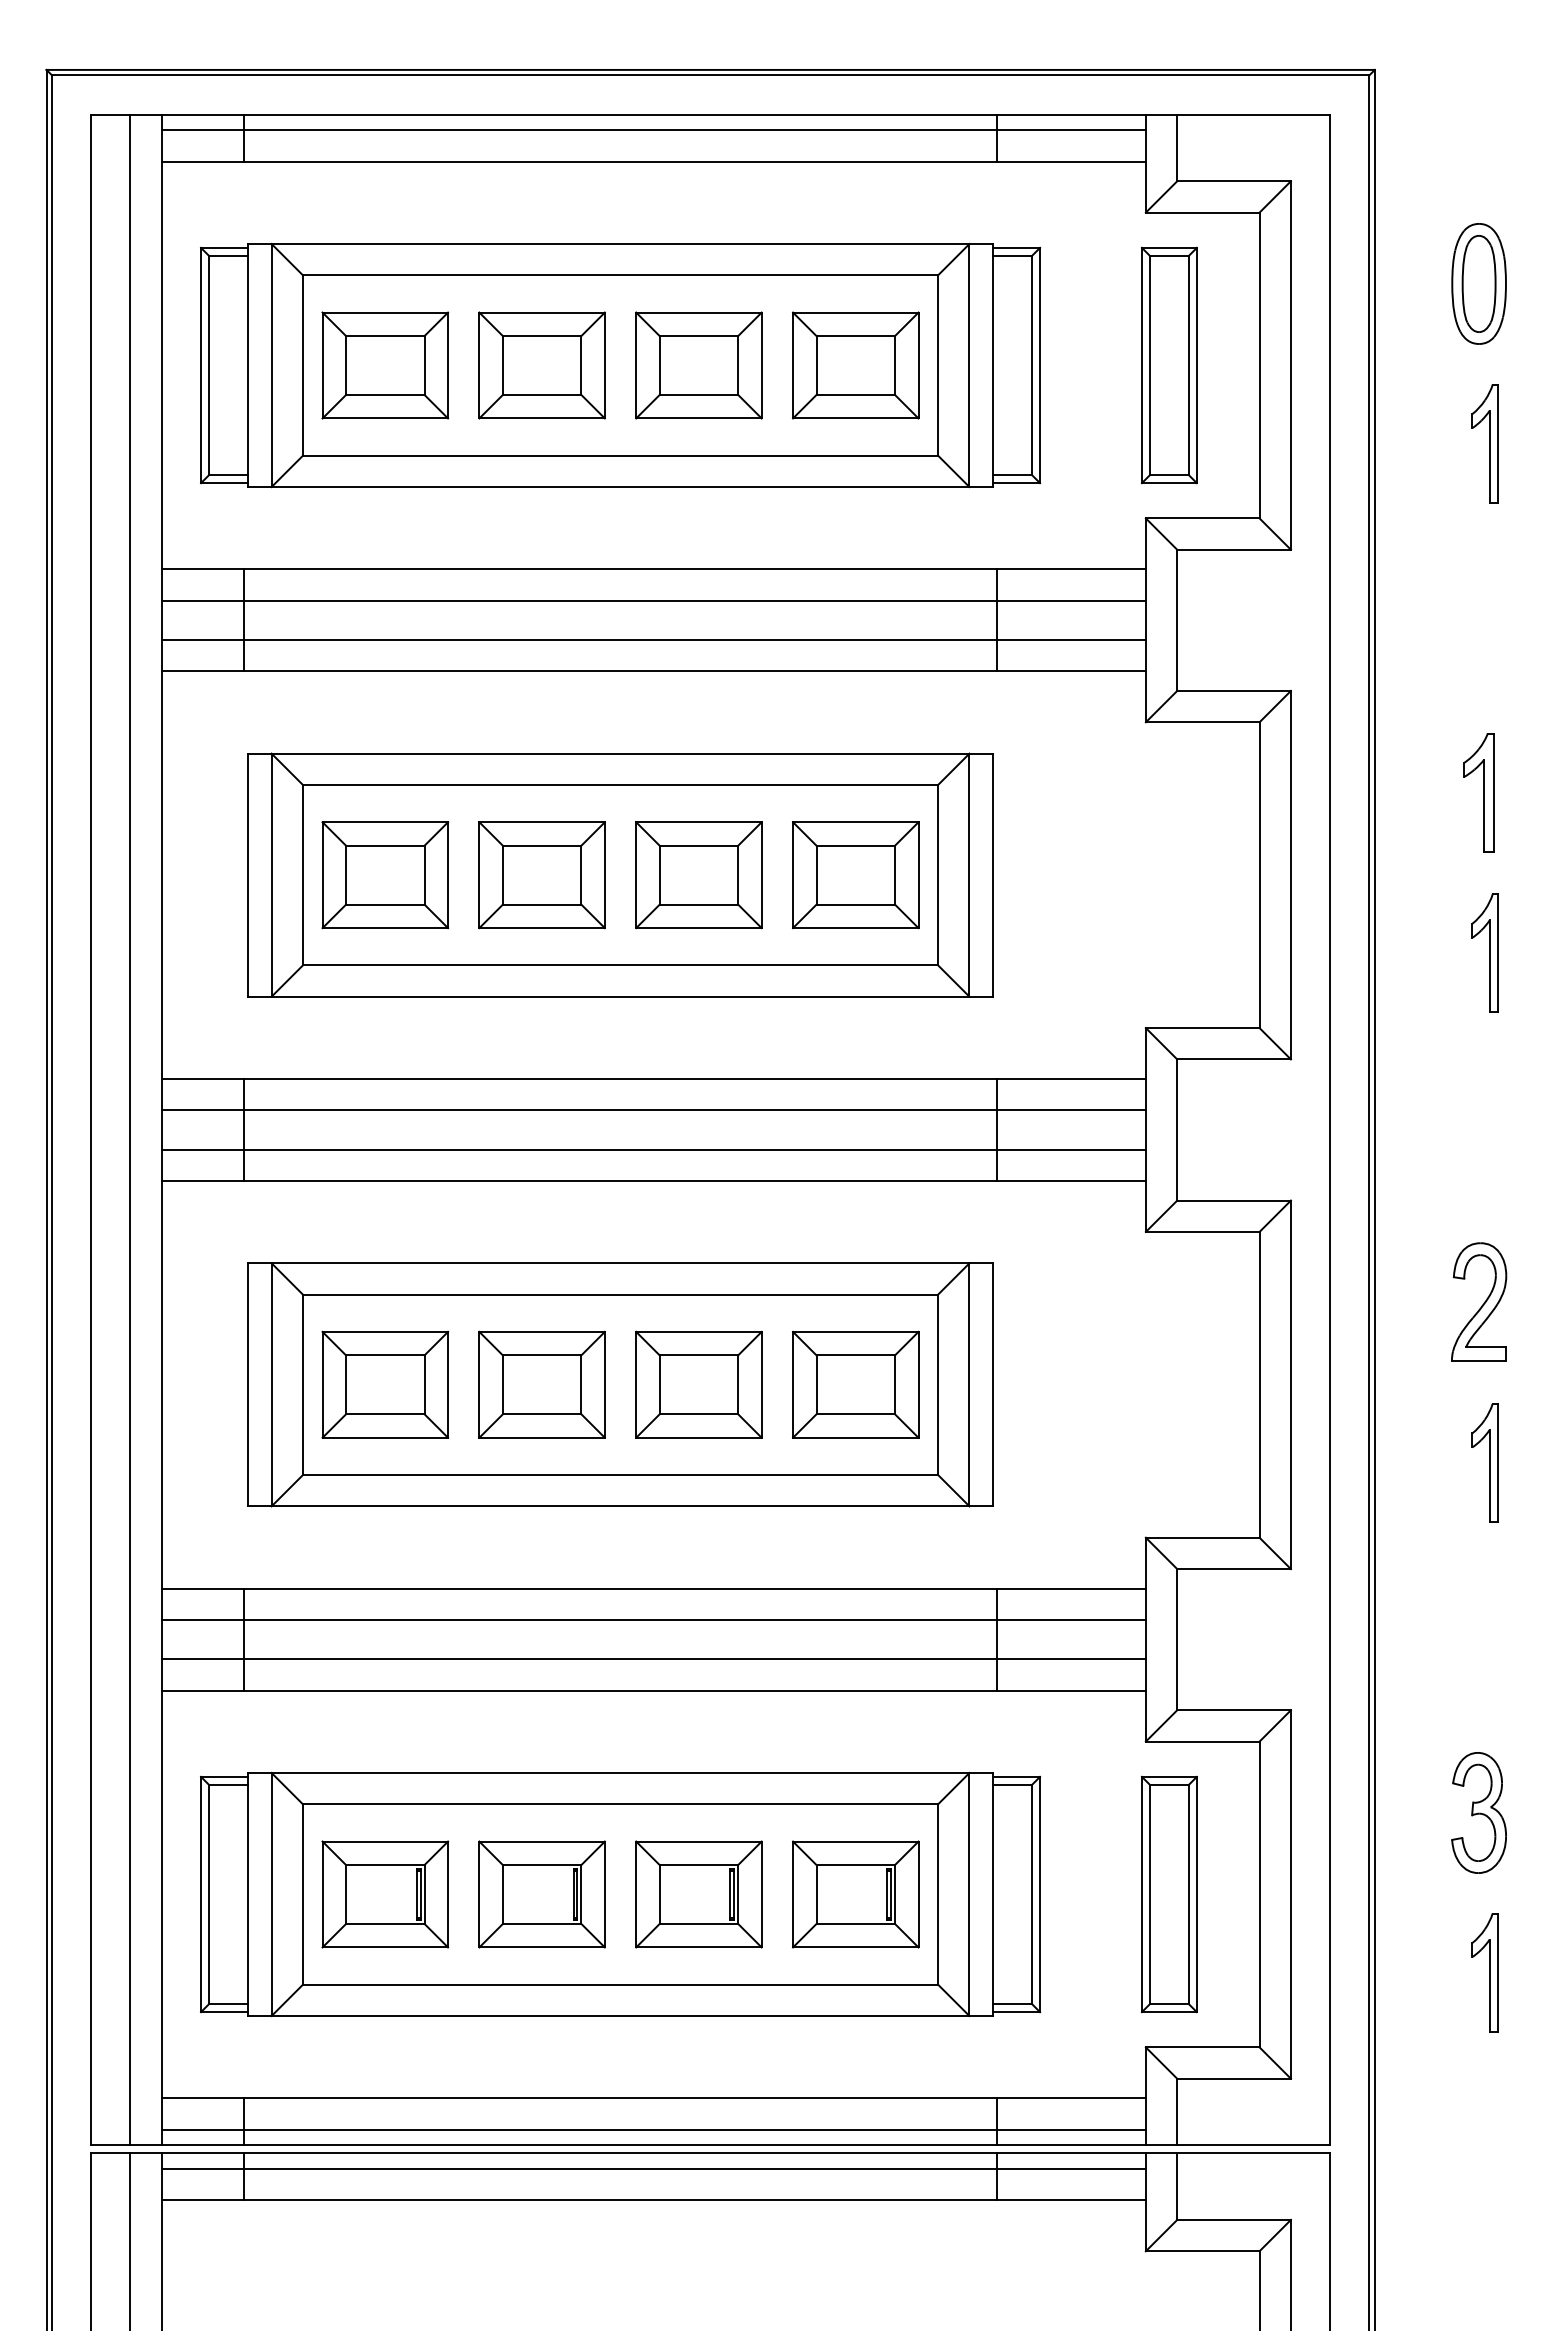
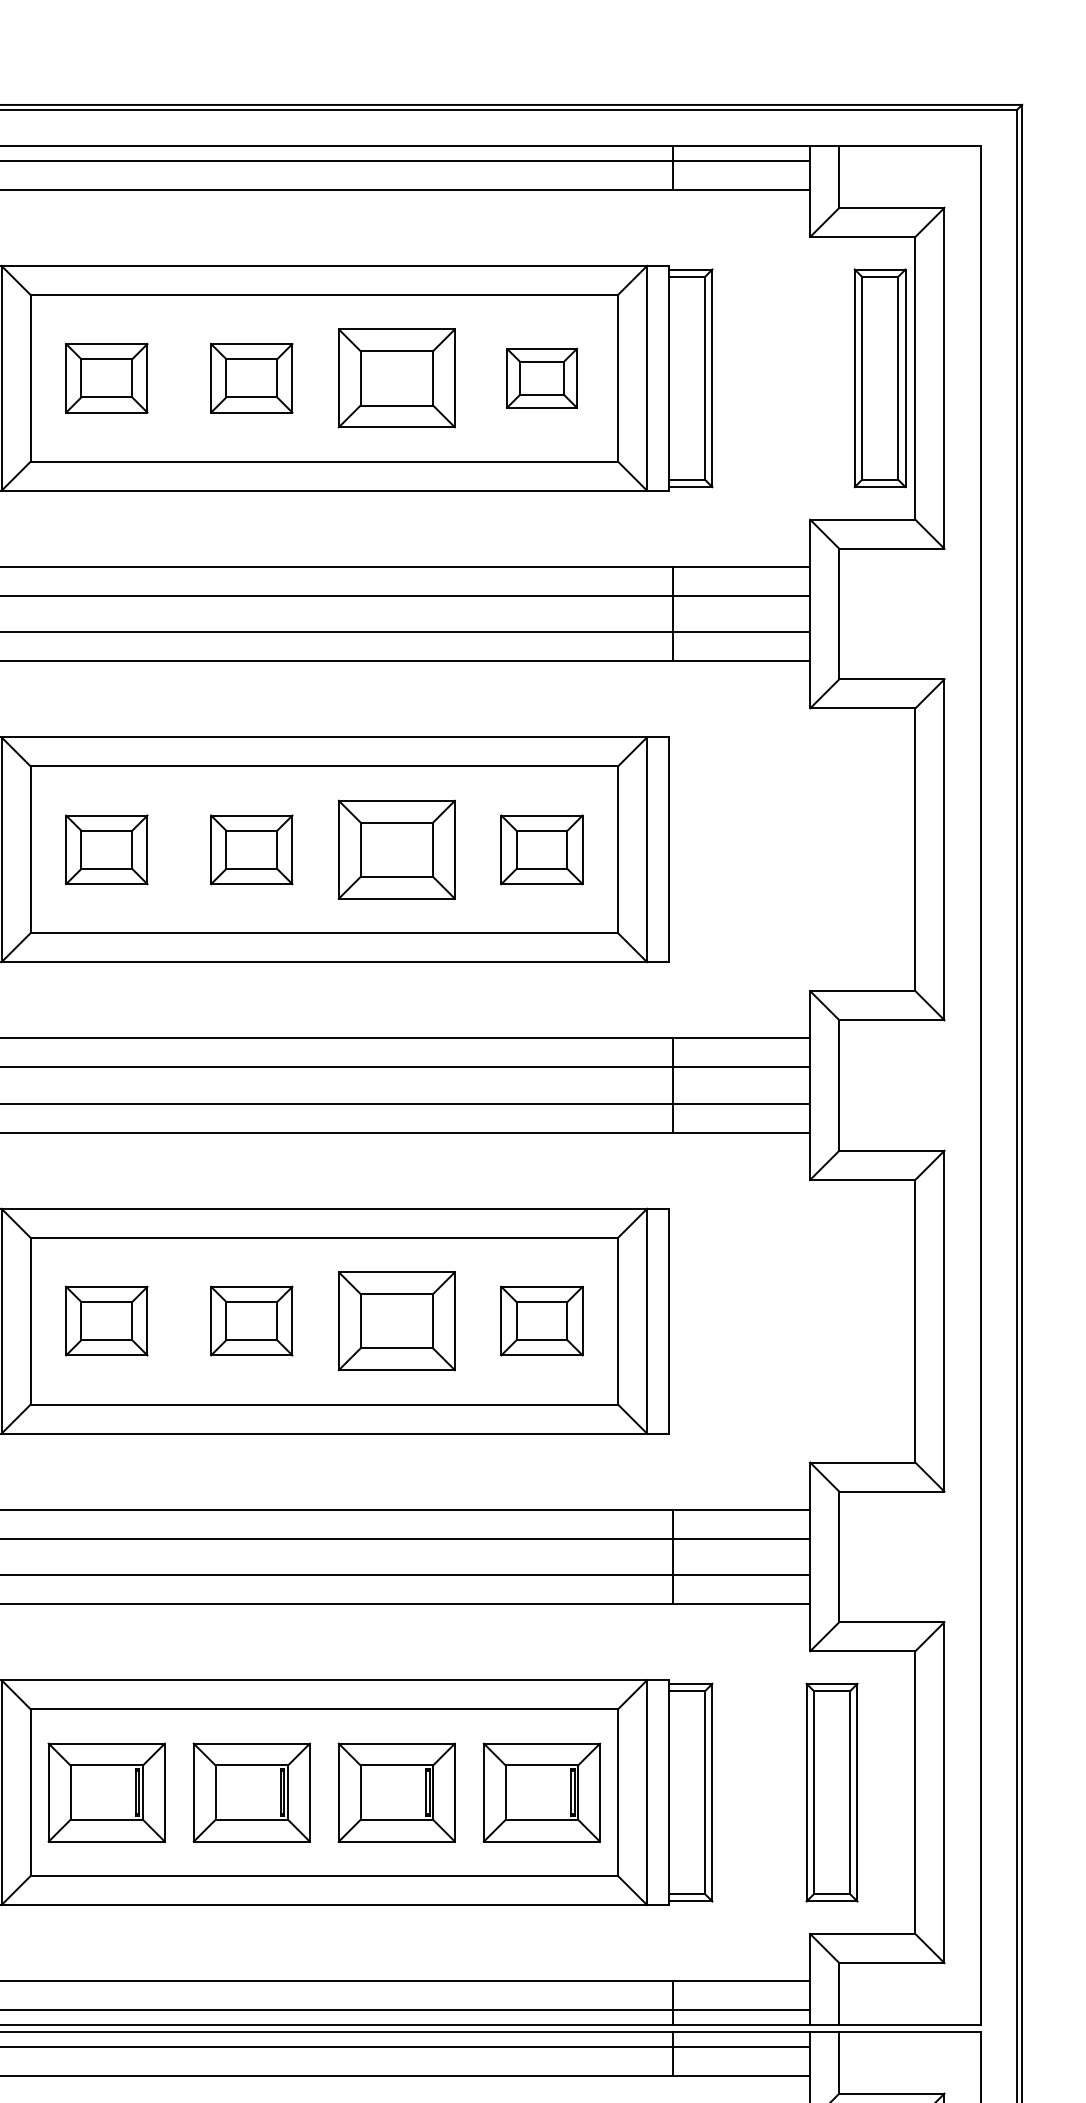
part: (385, 365) -> (106, 378), size x0.7
part: (541, 365) -> (251, 378), size x0.7
part: (855, 365) -> (541, 378), size x0.6
part: (1169, 365) -> (880, 378), moved
part: (385, 875) -> (106, 850), size x0.7
part: (541, 875) -> (251, 850), size x0.7
part: (855, 875) -> (541, 850), size x0.7
part: (385, 1384) -> (106, 1320), size x0.7
part: (541, 1384) -> (251, 1320), size x0.7
part: (855, 1384) -> (541, 1320), size x0.7

